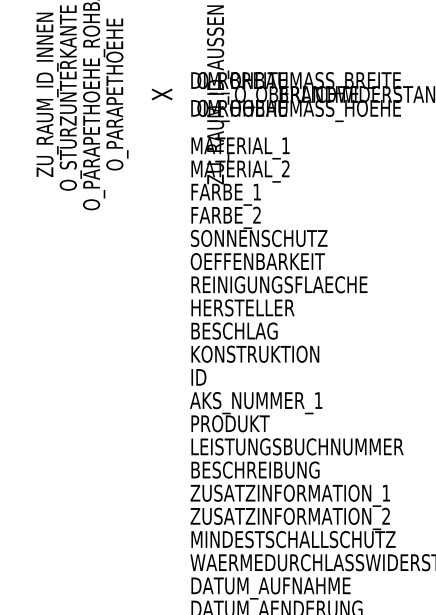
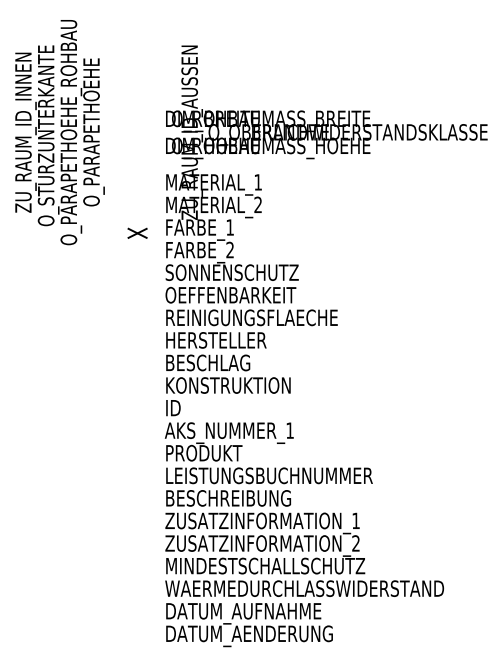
part: (162, 93) -> (137, 232), moved

